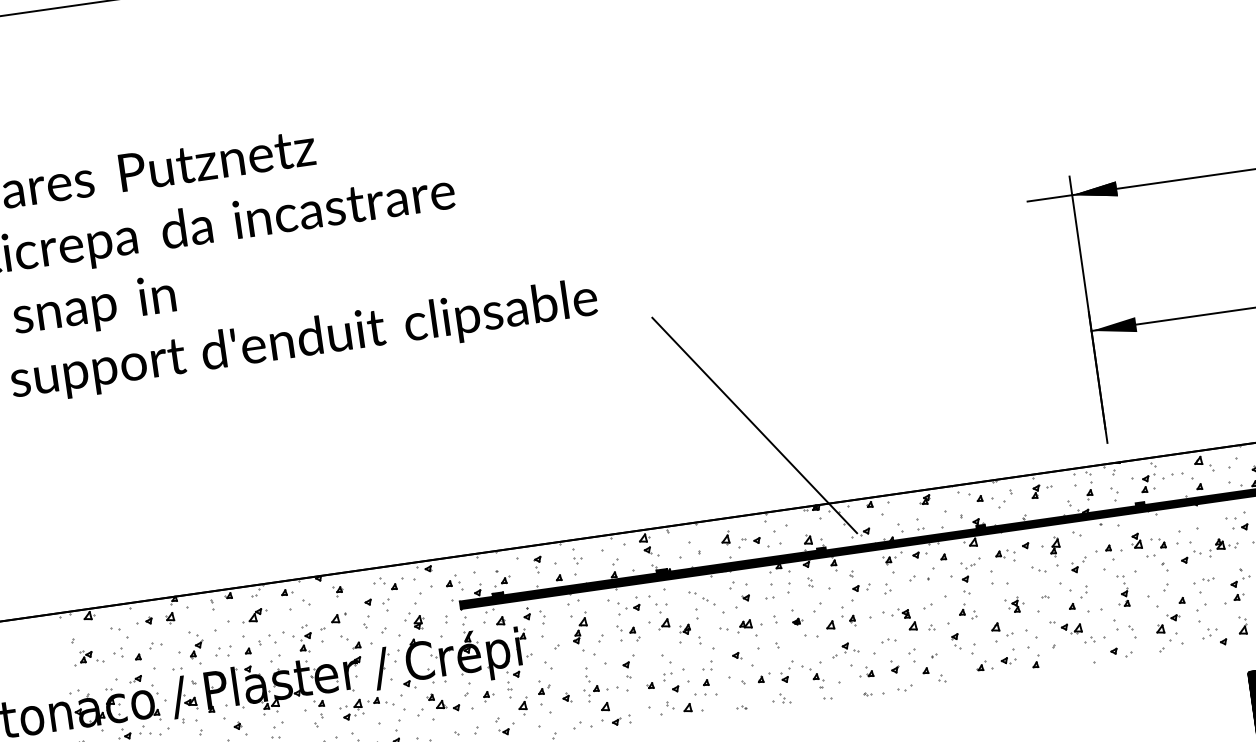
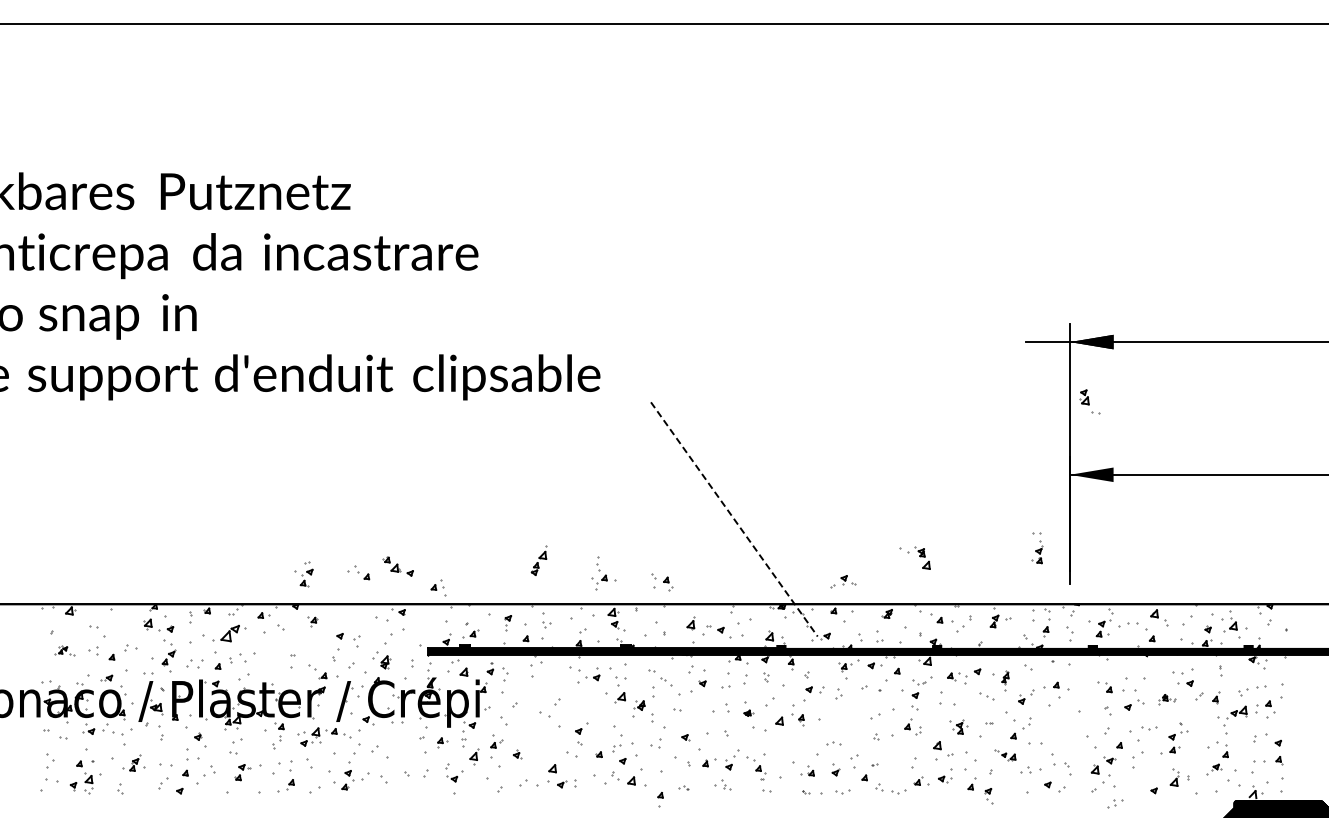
line: (754, 425) -> (734, 519), solid -> dashed
part: (1142, 544) -> (1089, 401), moved
part: (1224, 546) -> (1167, 699), size x0.6
part: (1055, 550) -> (1005, 680), size x0.7
part: (1203, 579) -> (1143, 728), size x1.4
part: (384, 583) -> (358, 572), moved
part: (453, 583) -> (438, 587), moved
part: (1122, 591) -> (1037, 548), moved
part: (254, 615) -> (229, 633), size x1.4
part: (338, 618) -> (309, 647), removed
part: (899, 619) -> (914, 557), moved
part: (144, 620) -> (166, 628), moved
part: (1066, 627) -> (1005, 755), size x0.7
part: (579, 628) -> (538, 560), moved
part: (746, 628) -> (698, 712), removed
part: (628, 633) -> (662, 582), moved
part: (1210, 633) -> (1115, 803), moved
part: (302, 639) -> (303, 574), moved
part: (955, 642) -> (988, 796), moved
part: (845, 649) -> (843, 581), moved
part: (88, 657) -> (64, 650), size x0.7
part: (962, 679) -> (898, 791), added
part: (594, 684) -> (603, 573), moved
part: (706, 687) -> (660, 799), moved
part: (442, 702) -> (397, 566), moved

